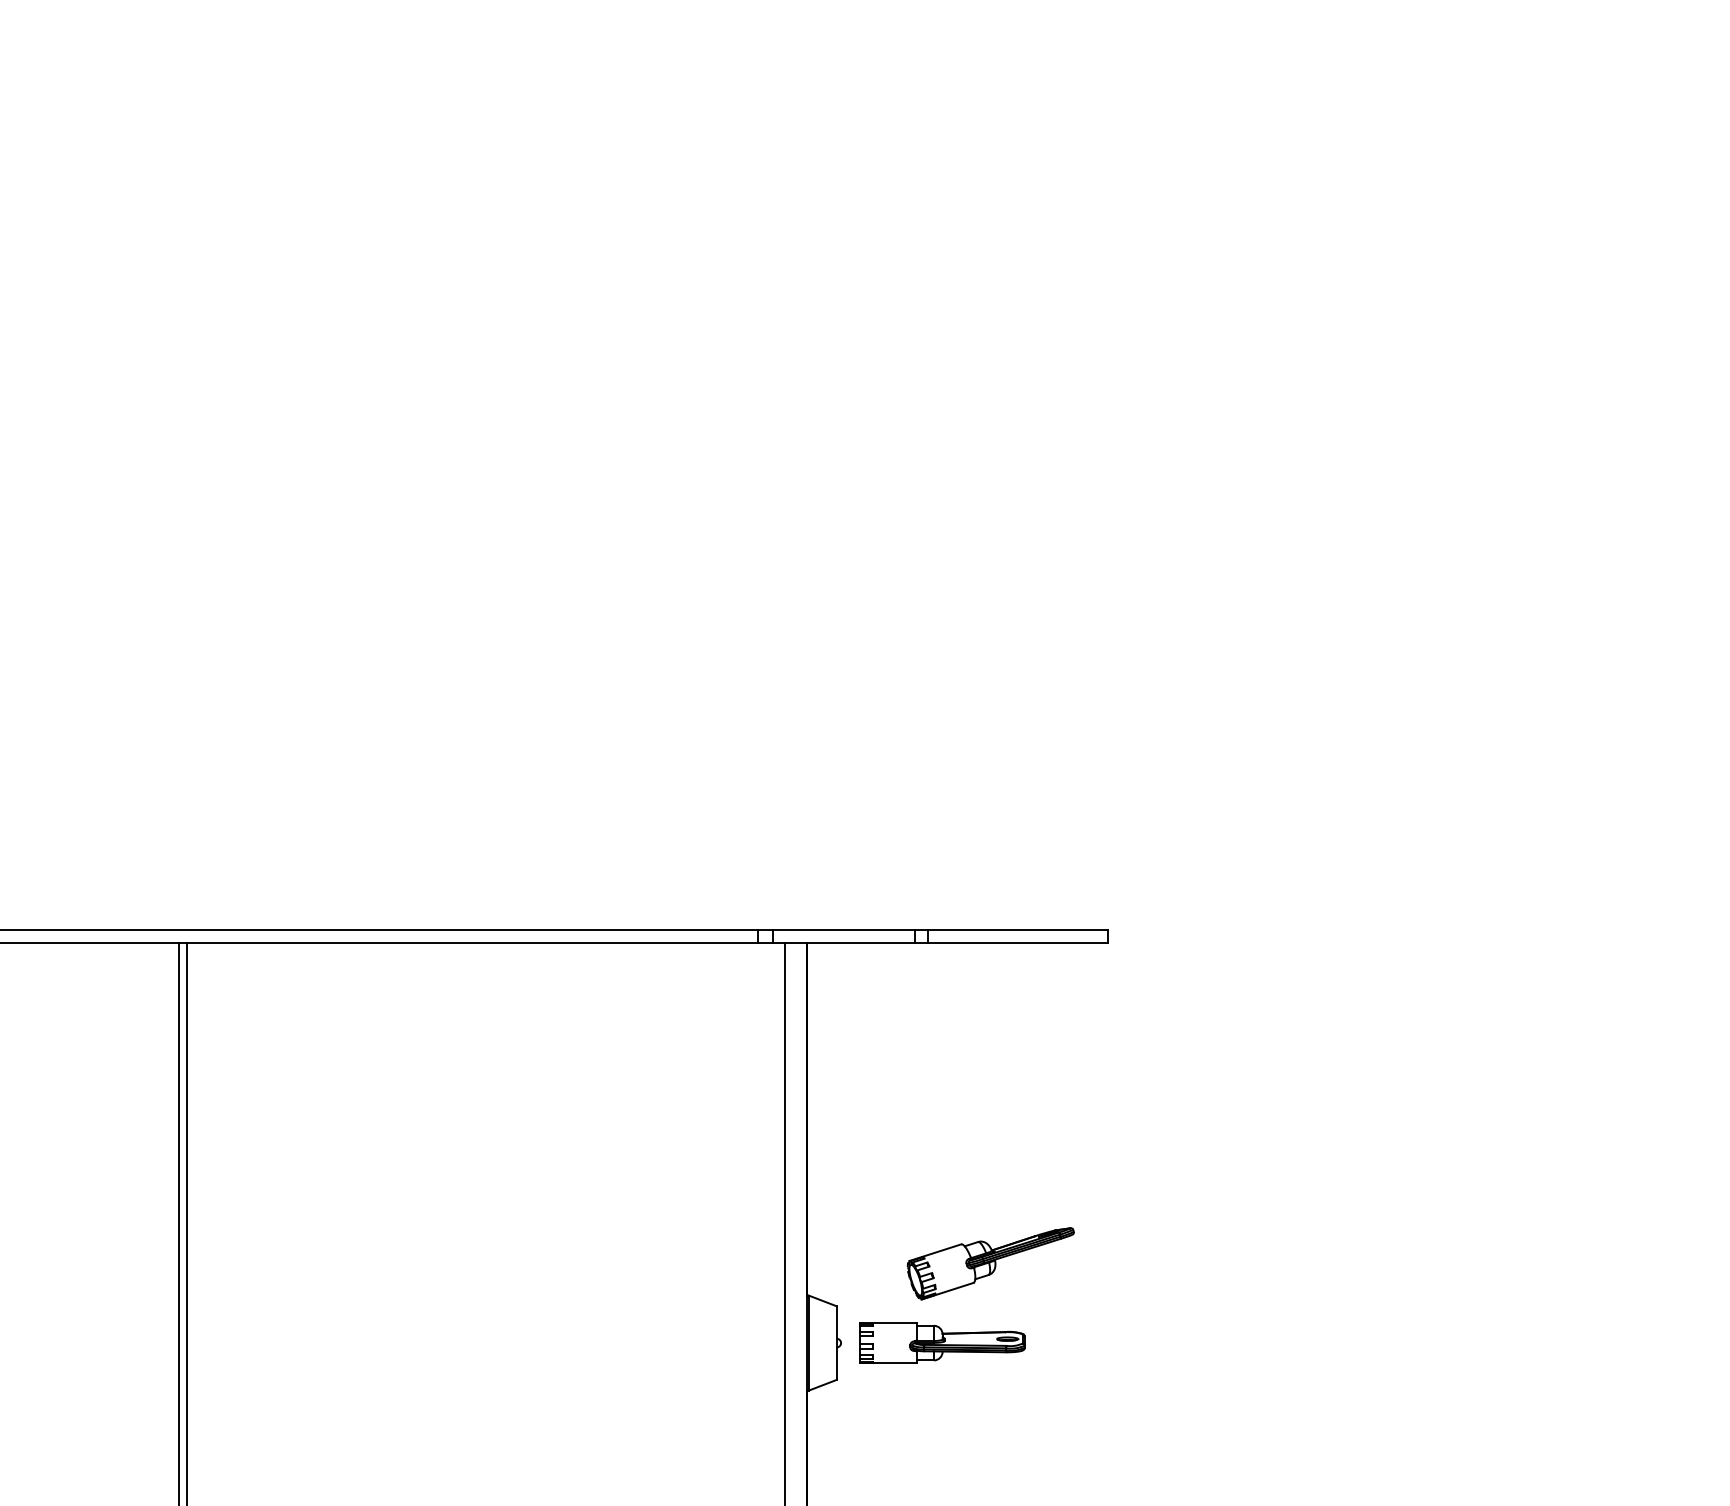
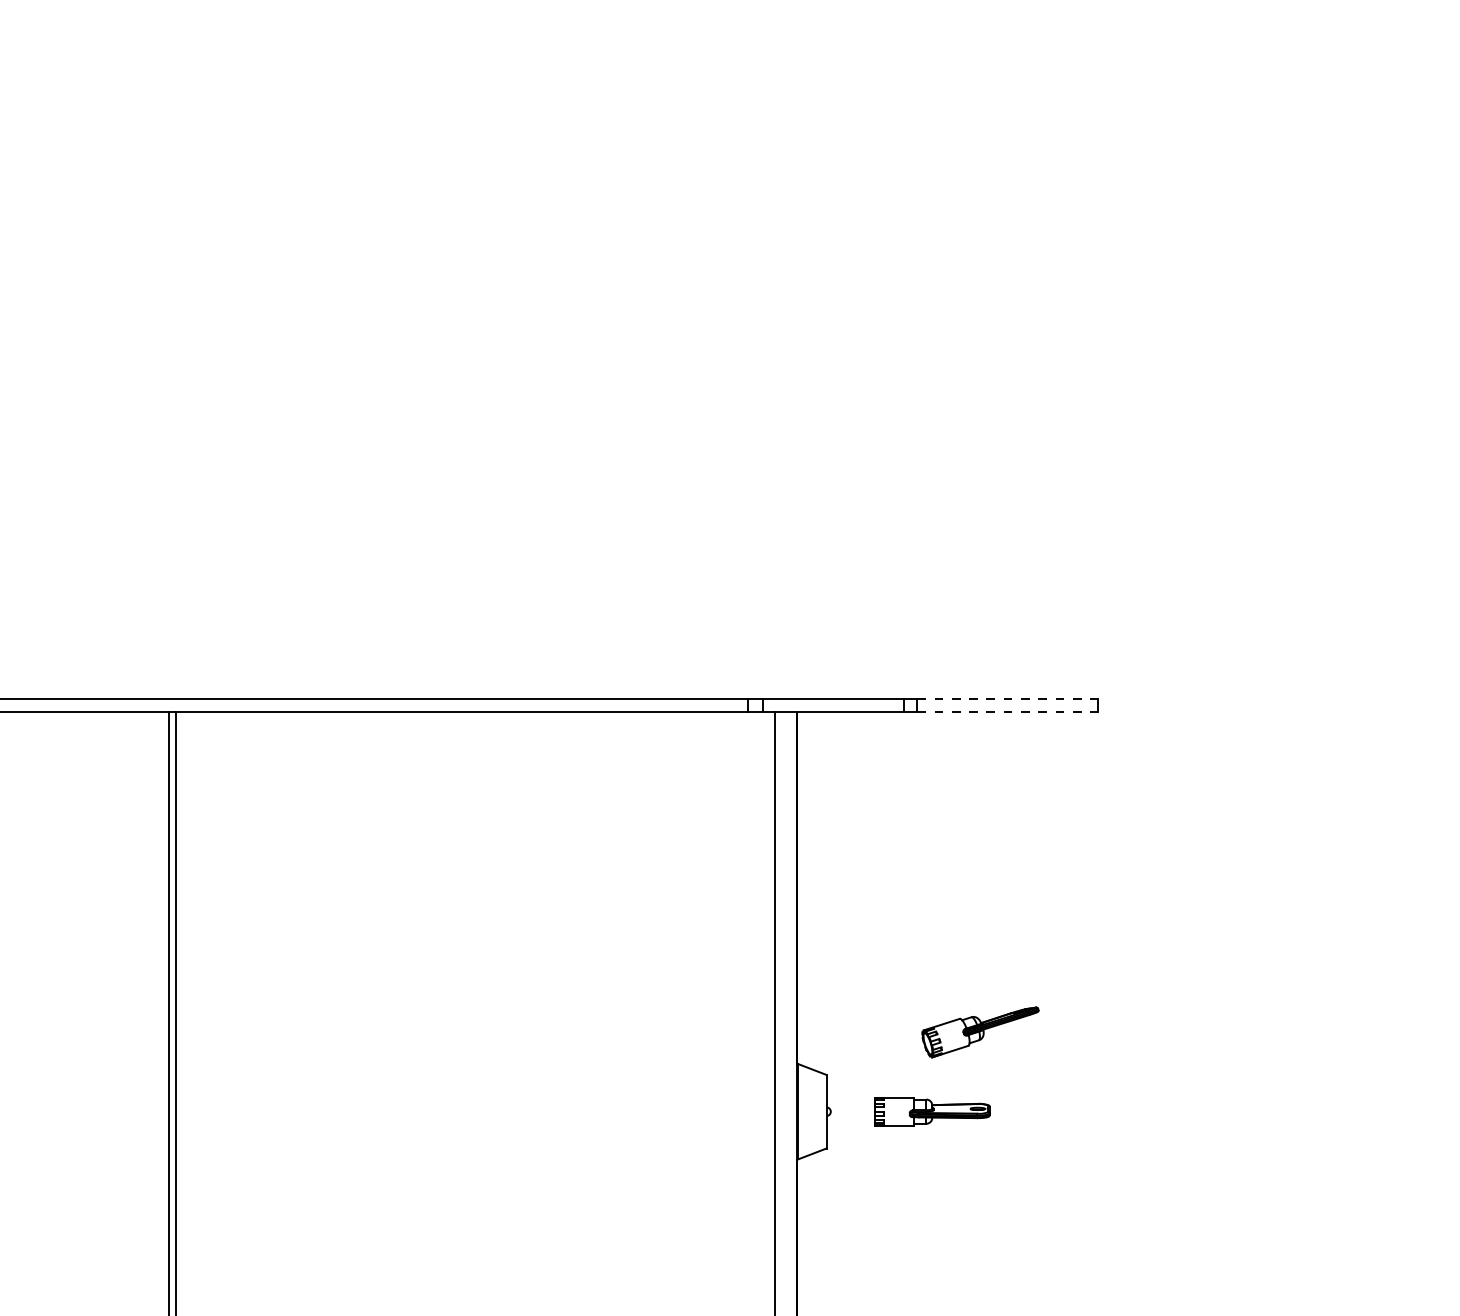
line: (1018, 930) -> (1008, 699), solid -> dashed
line: (1018, 943) -> (1008, 712), solid -> dashed
part: (990, 1263) -> (980, 1032), size x0.7
part: (942, 1342) -> (932, 1111), size x0.7

